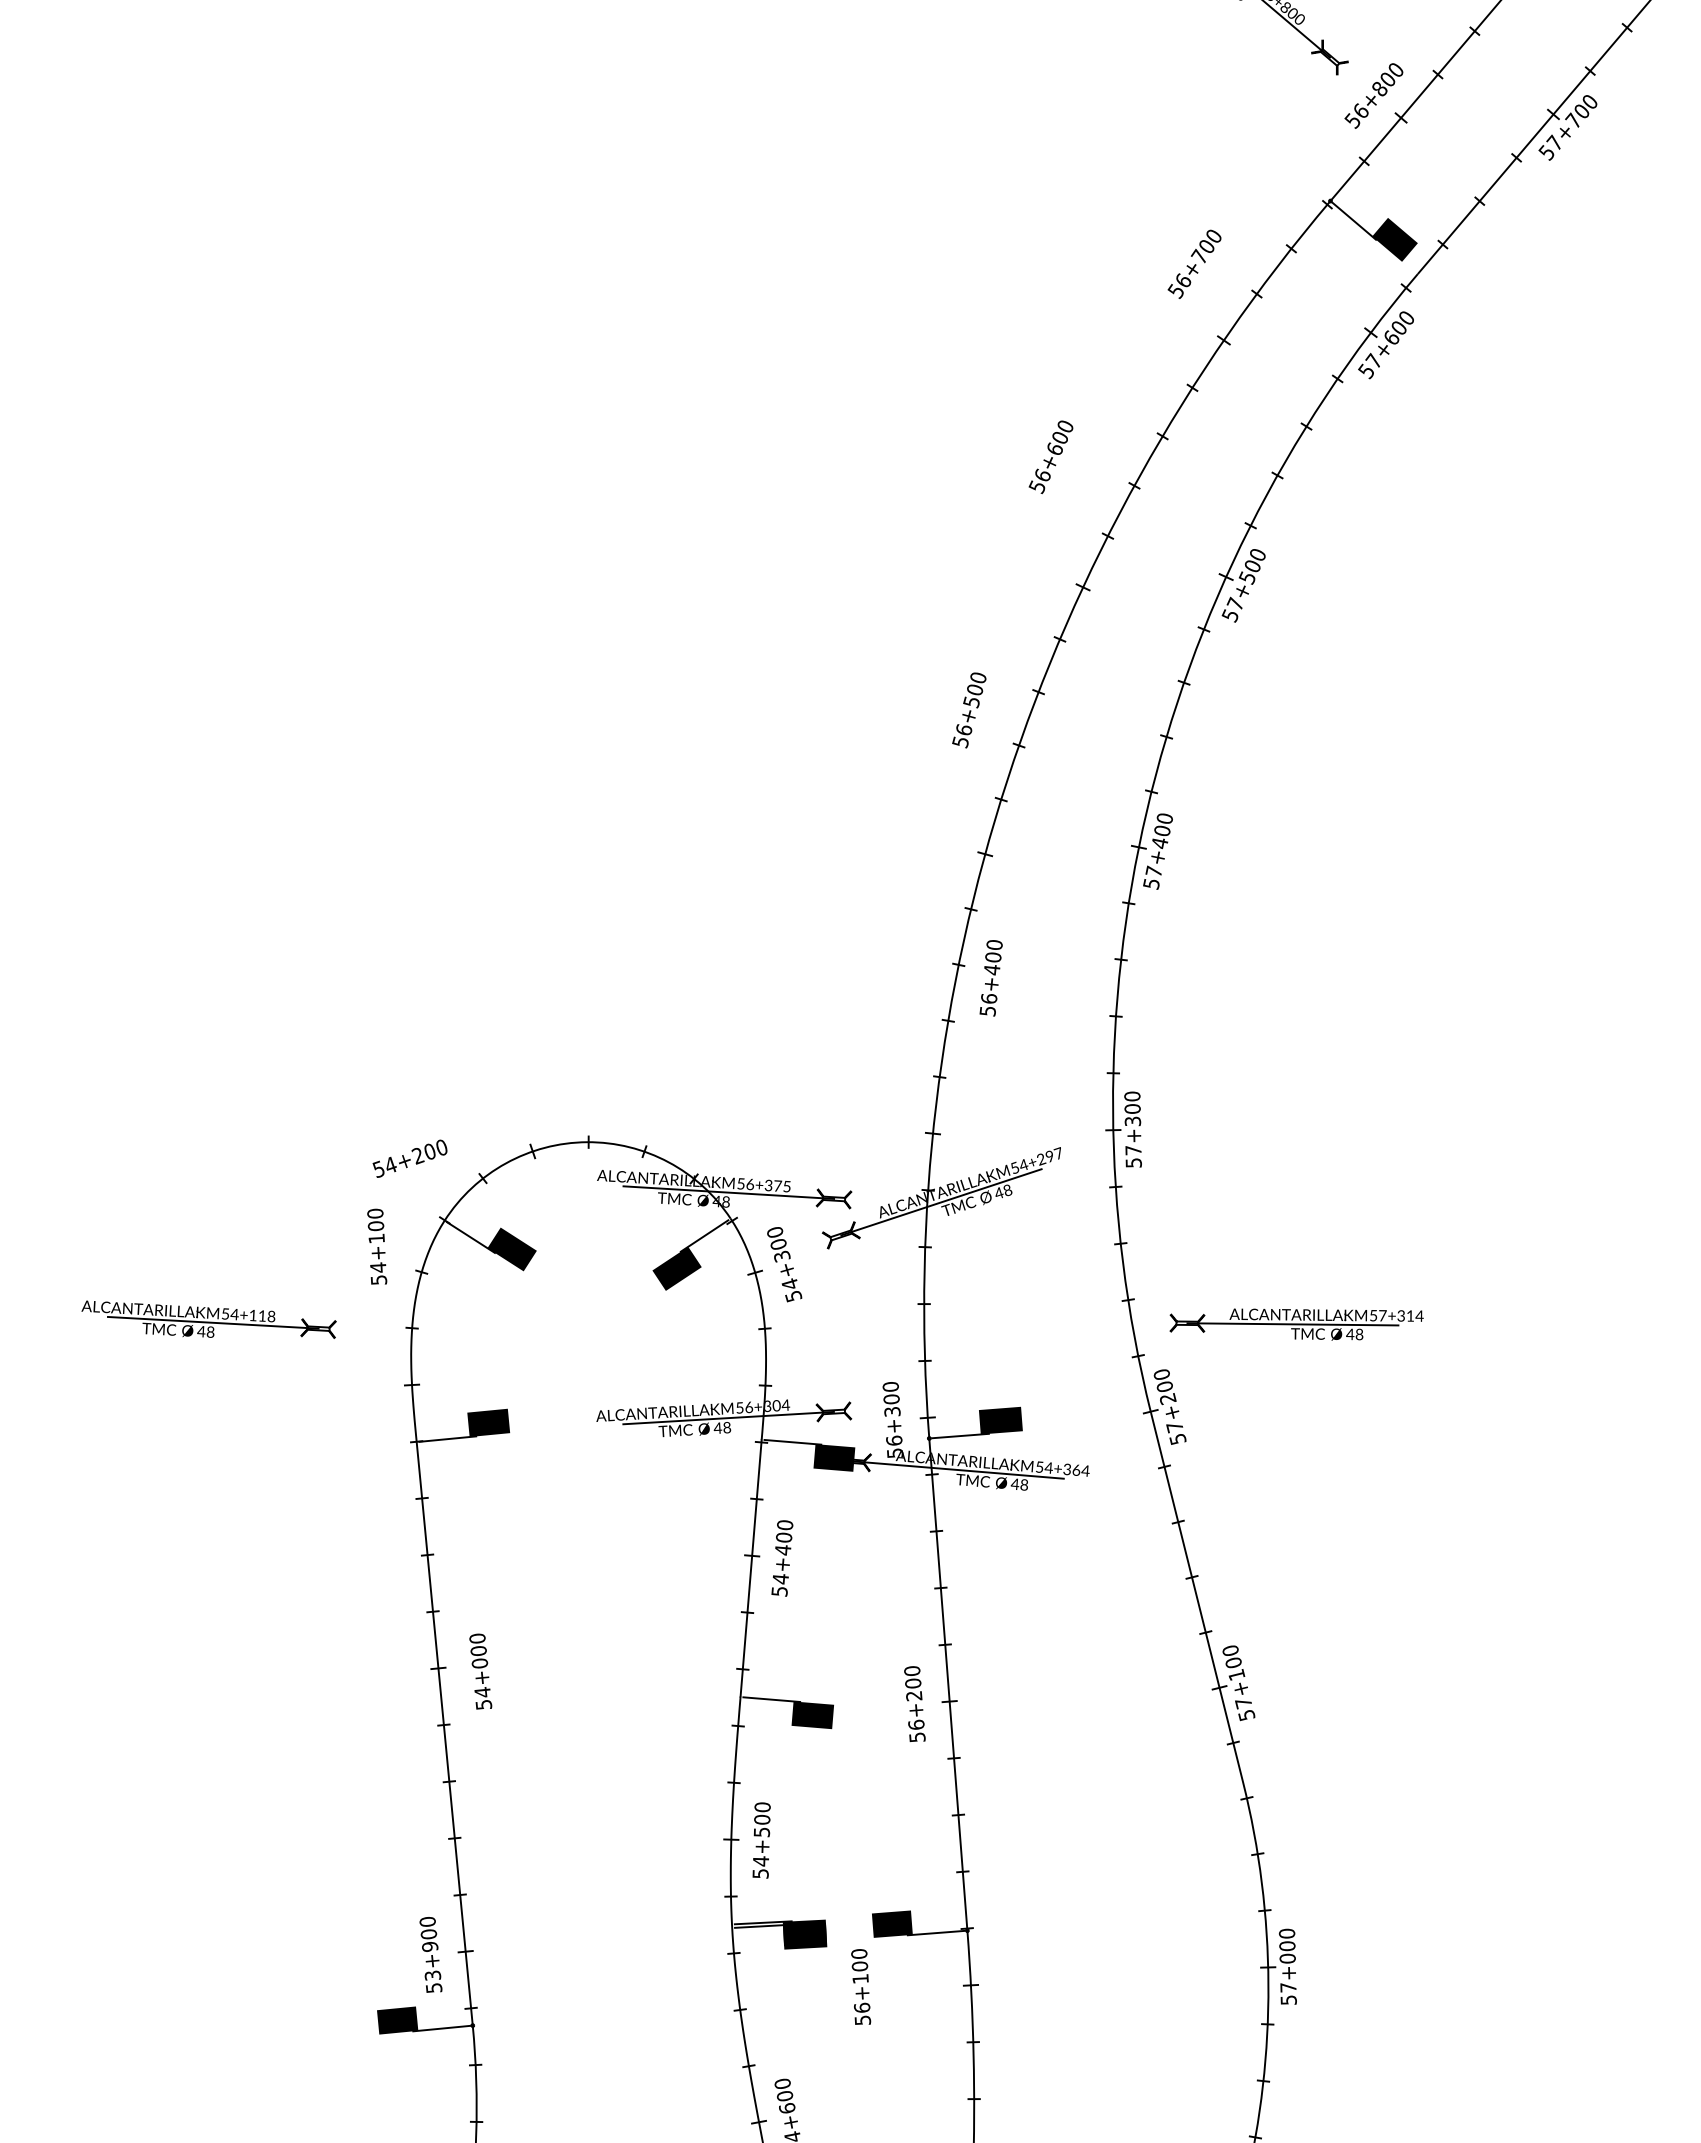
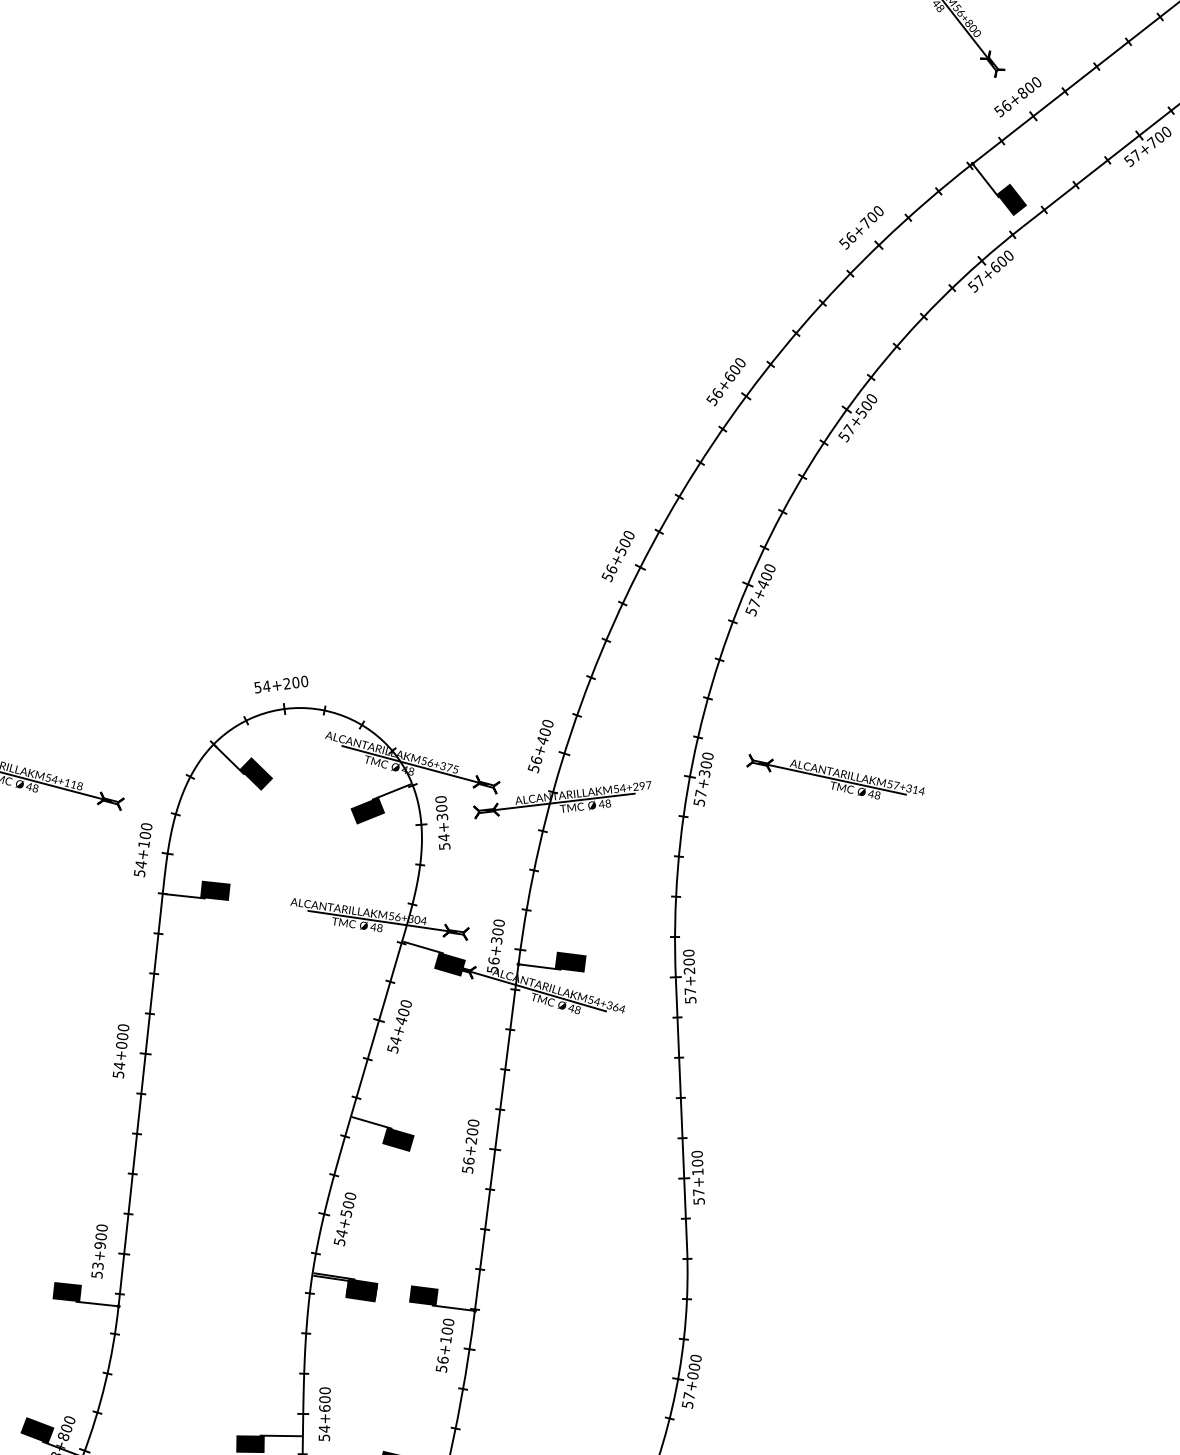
text: (1194, 263) -> (861, 227), moved
text: (1050, 457) -> (725, 382), moved
text: (969, 710) -> (618, 556), moved
text: (990, 978) -> (540, 746), moved
text: (409, 1158) -> (280, 684), moved
text: (377, 1246) -> (143, 849), moved
part: (1296, 1324) -> (835, 779), moved
text: (480, 1671) -> (120, 1051), moved
text: (861, 1986) -> (445, 1345), moved

